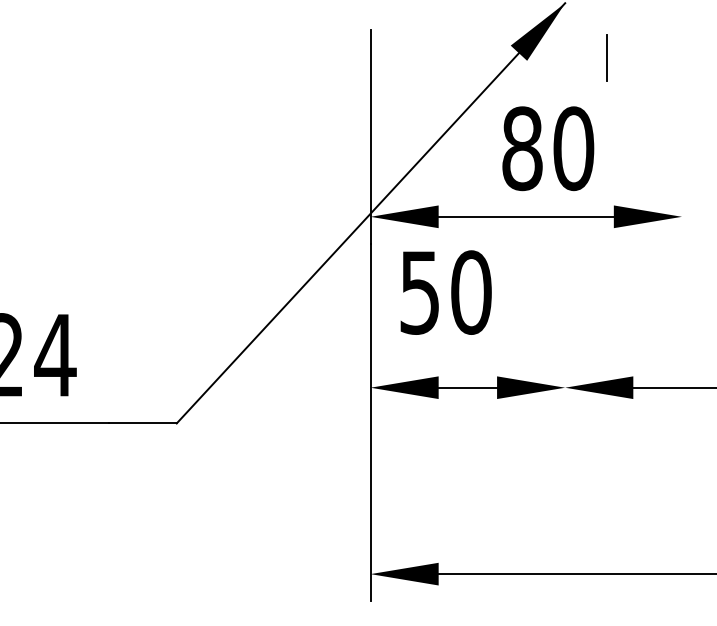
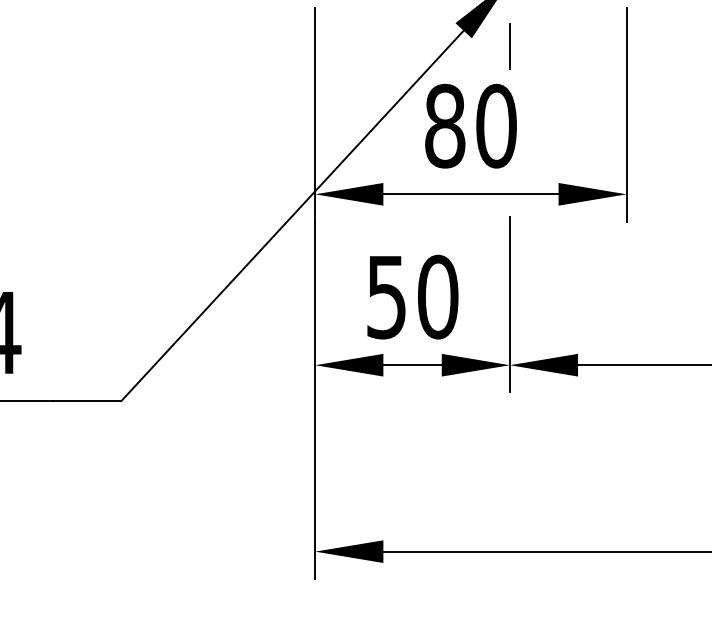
line: (606, 57) -> (509, 46), moved
line: (681, 137) -> (626, 115), added
text: (548, 148) -> (471, 126), moved
text: (445, 292) -> (412, 297), moved
line: (565, 326) -> (510, 304), added

